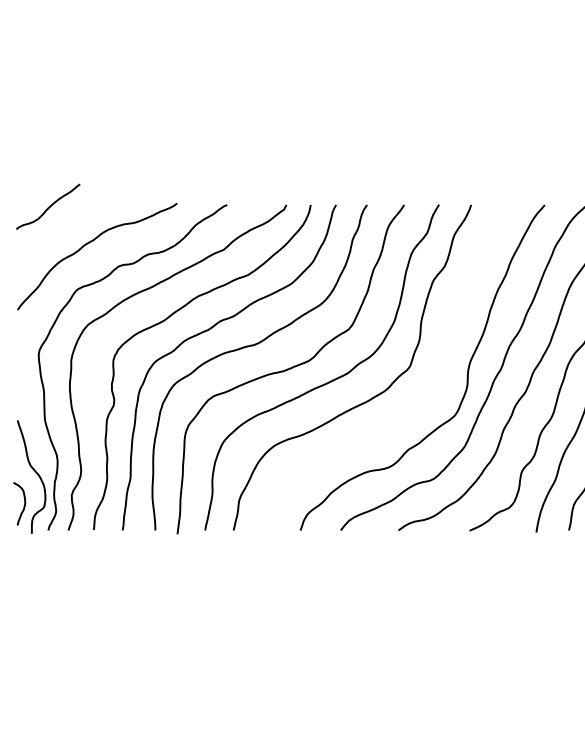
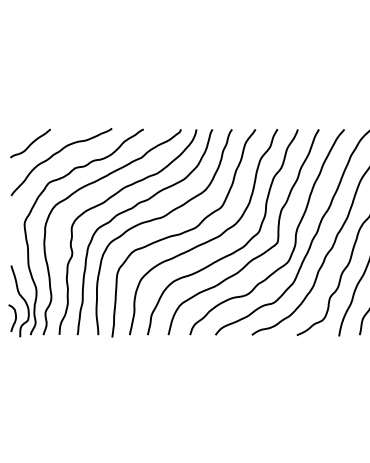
curve: (48, 206) -> (30, 143), moved
curve: (405, 406) -> (256, 256), added

